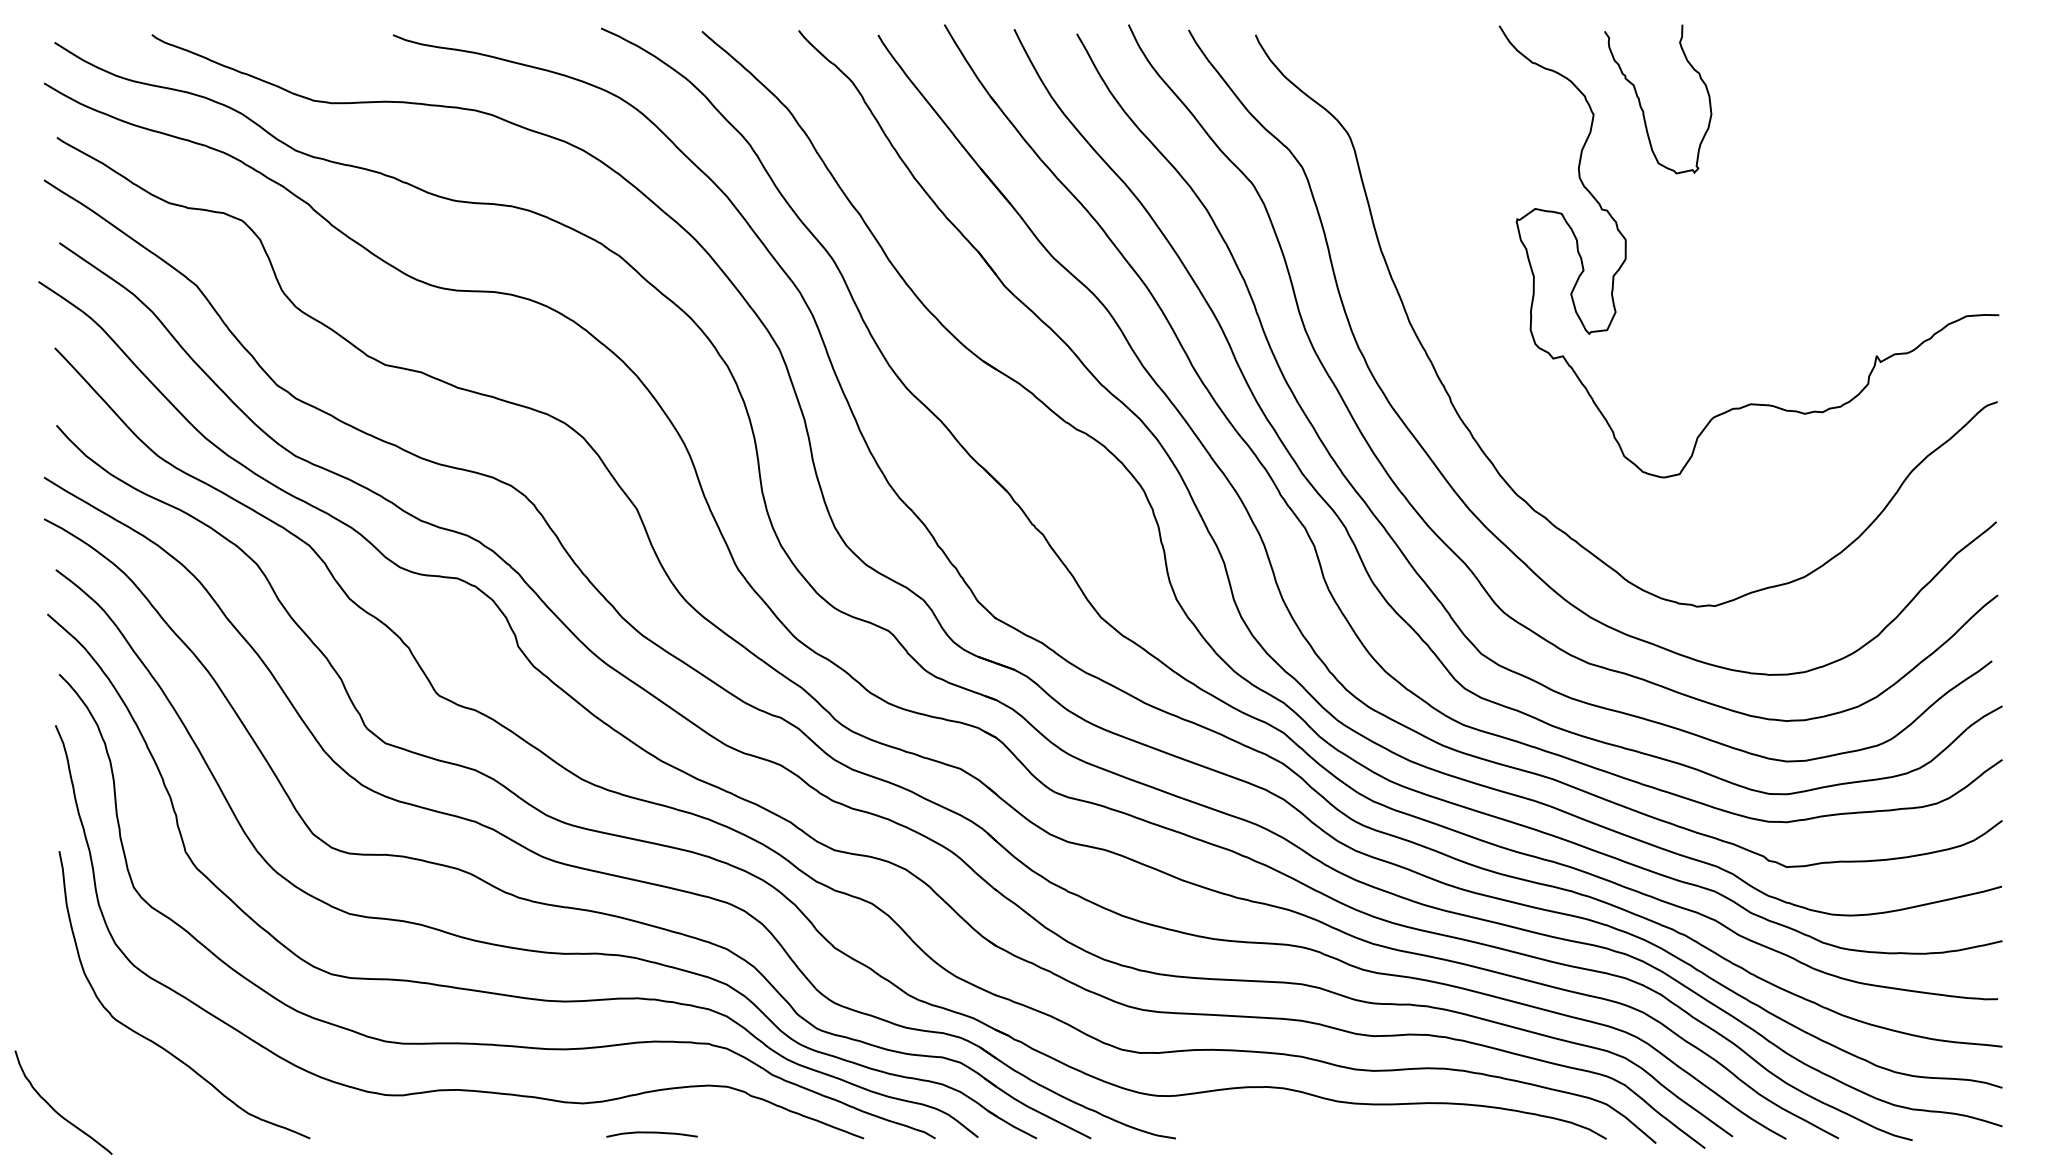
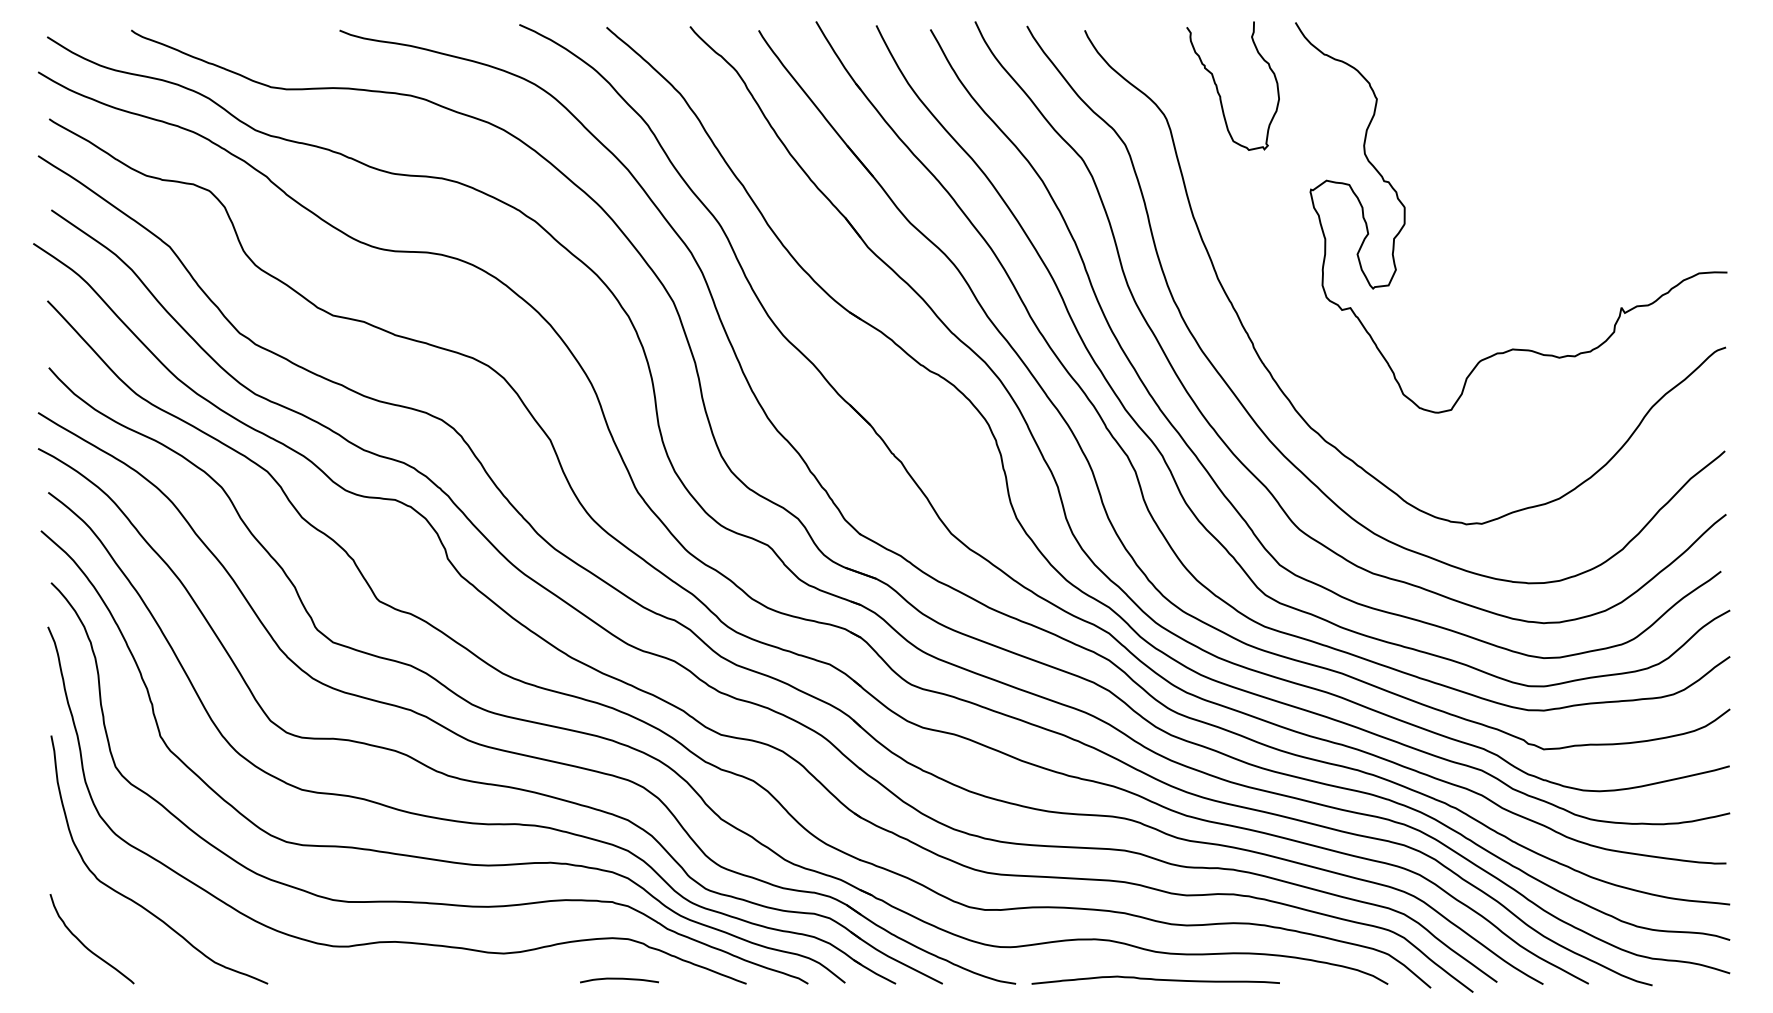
curve: (1642, 107) -> (1219, 93), moved
curve: (55, 1109) -> (85, 944), moved
curve: (651, 1133) -> (619, 979), moved
curve: (1337, 1134) -> (1155, 980), added

